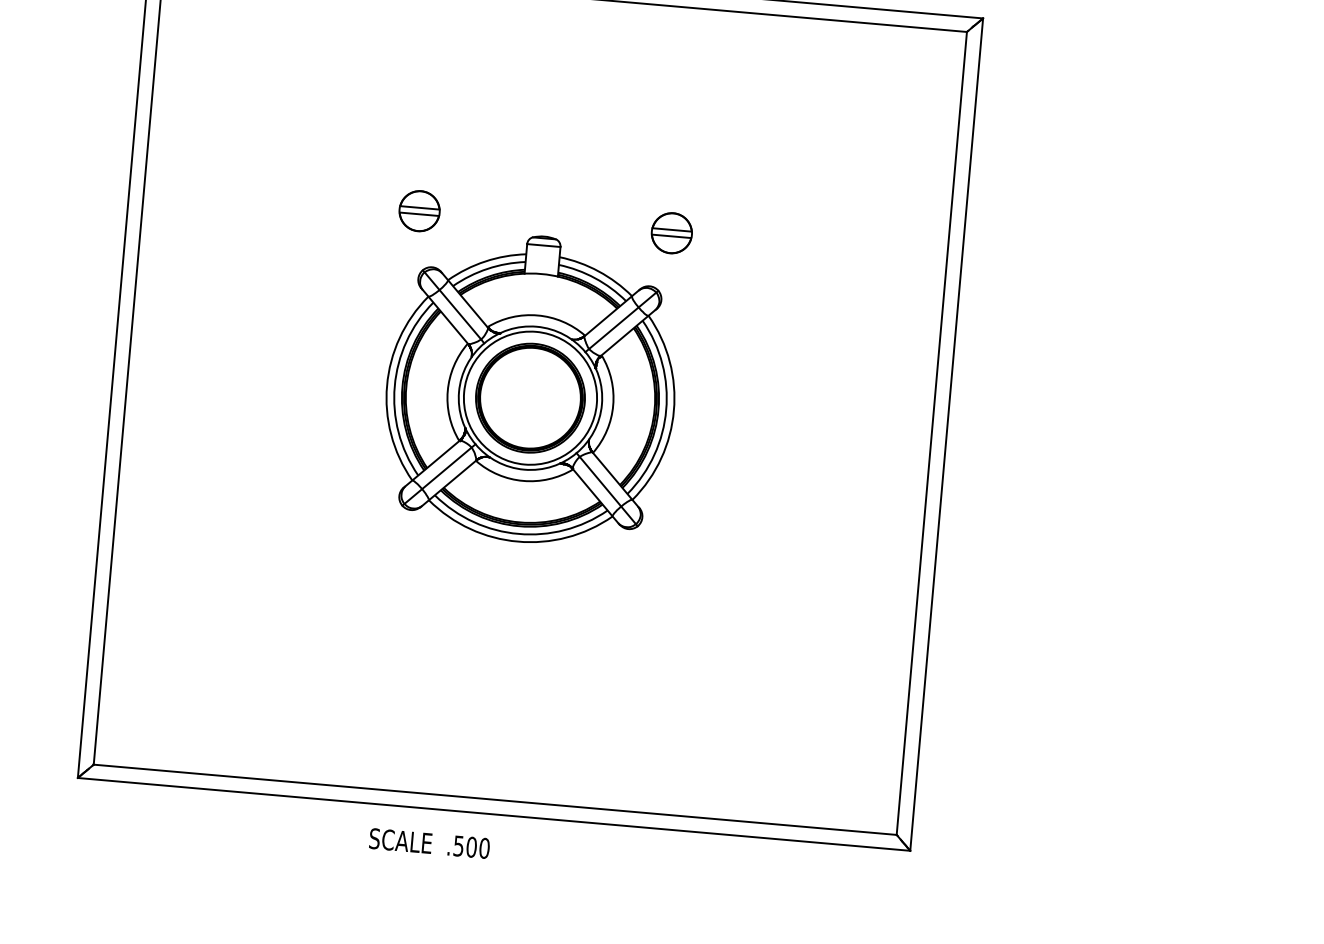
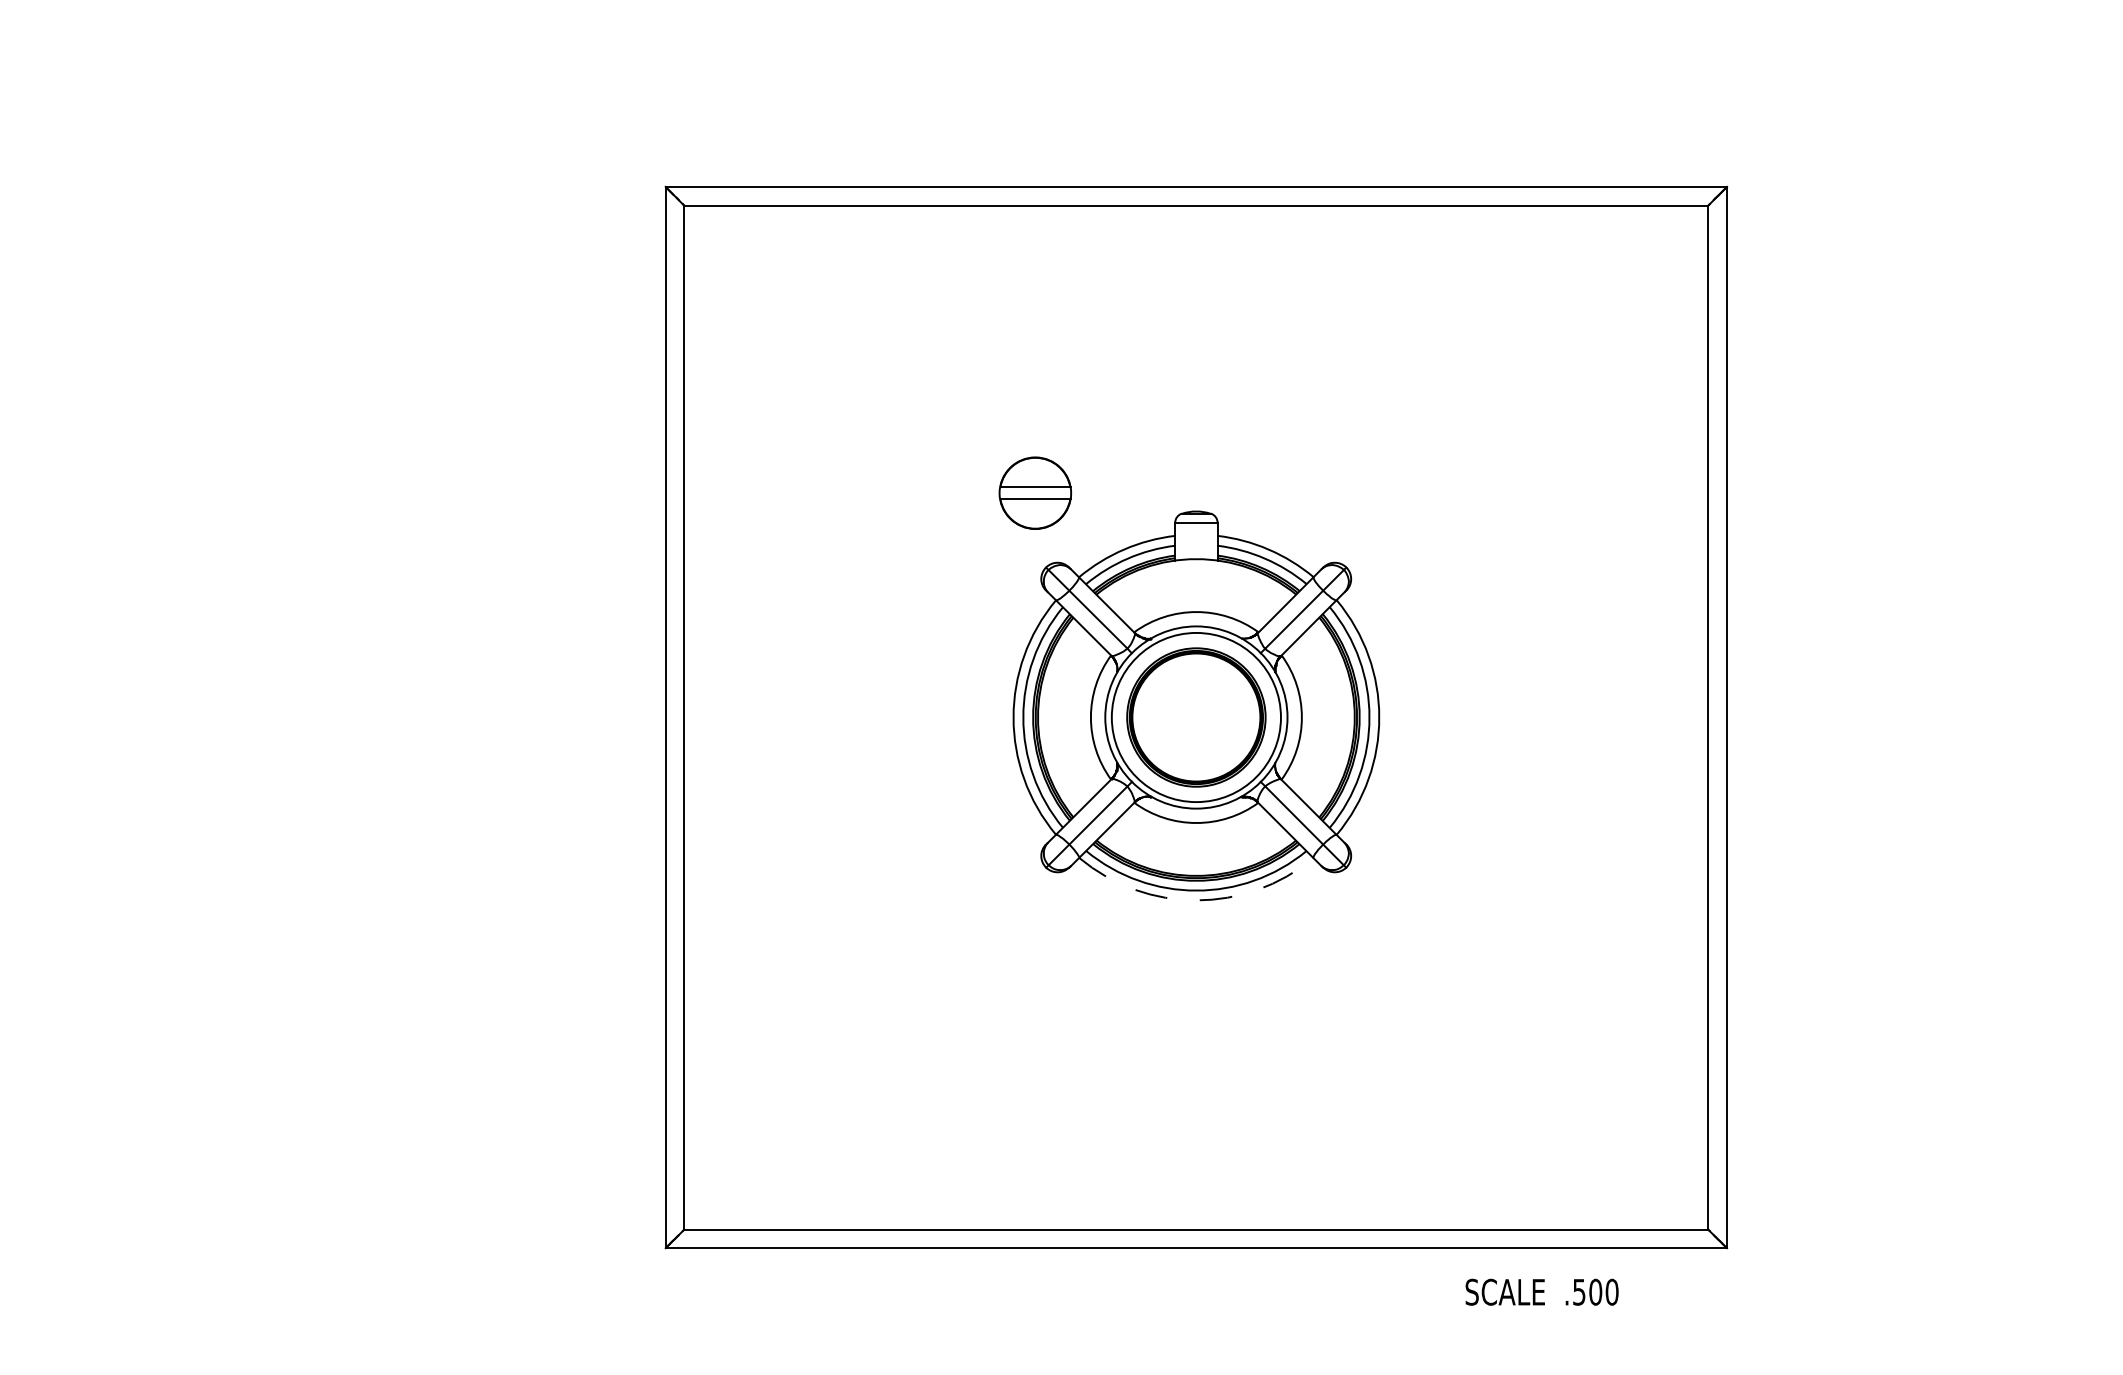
part: (419, 210) -> (1035, 492), size x1.4
part: (671, 232) -> (1356, 492), removed
arc: (518, 541) -> (1196, 900), solid -> dashed
text: (429, 842) -> (1541, 1291), moved

